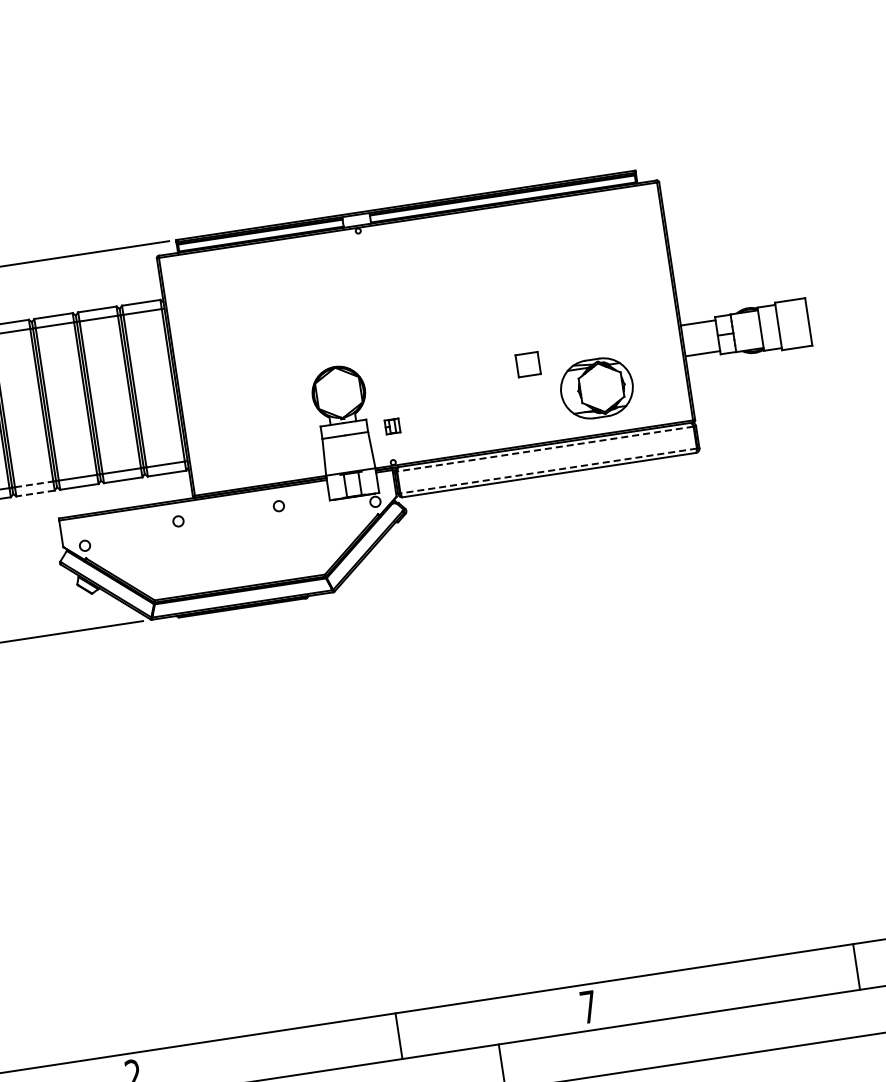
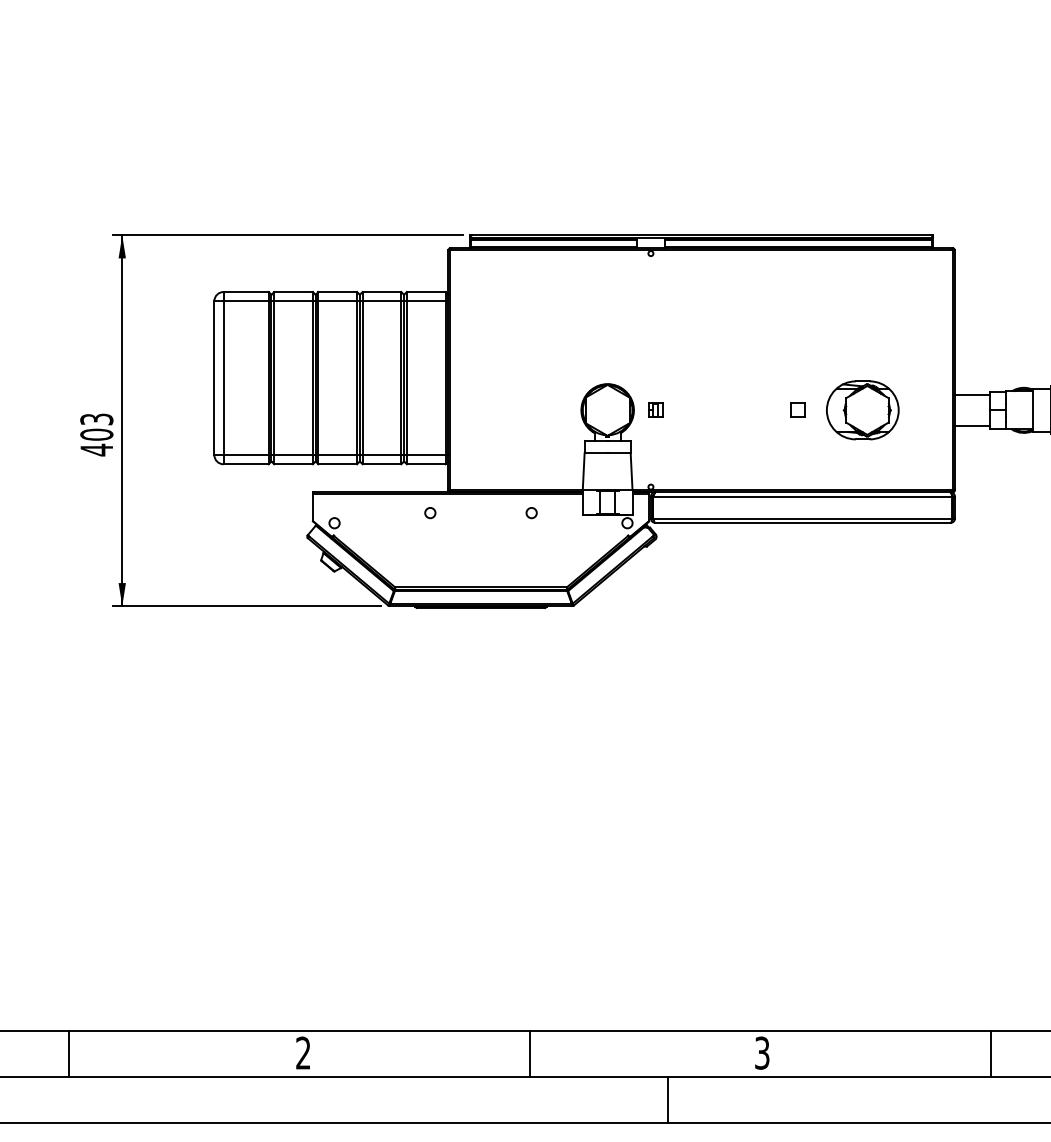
part: (526, 363) -> (797, 409), size x0.62
part: (596, 388) -> (862, 410), moved
part: (392, 425) -> (655, 409), moved
line: (544, 449) -> (802, 496), dashed -> solid
line: (548, 470) -> (802, 518), dashed -> solid
line: (35, 484) -> (294, 455), dashed -> solid
line: (35, 493) -> (293, 464), dashed -> solid
line: (856, 966) -> (990, 1053), moved
text: (588, 1006) -> (762, 1052), 7 -> 3
line: (399, 1036) -> (530, 1053), moved

